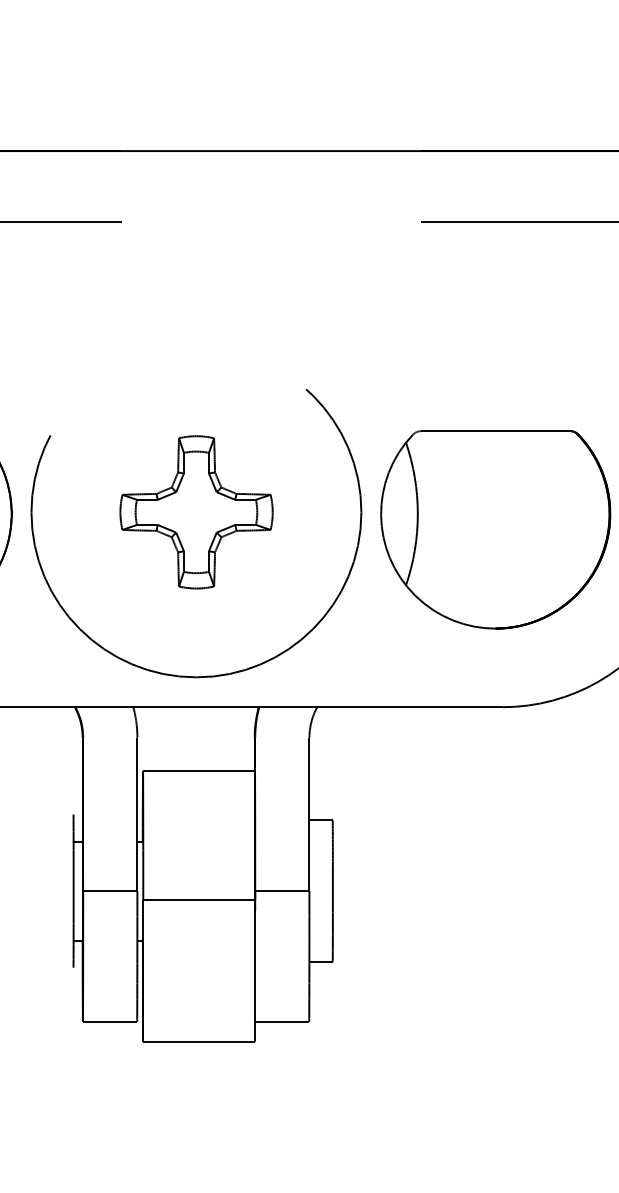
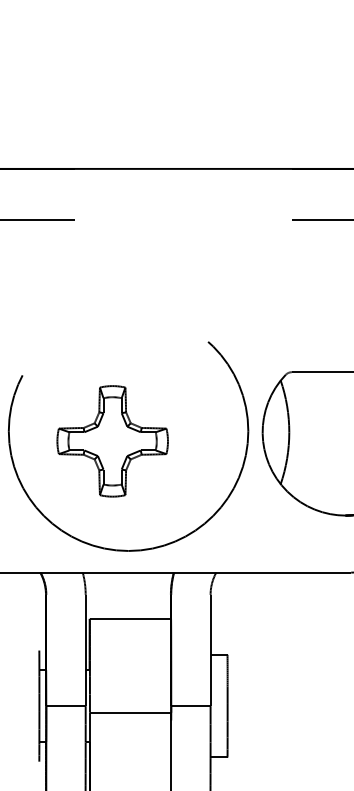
part: (196, 512) -> (112, 441), moved

